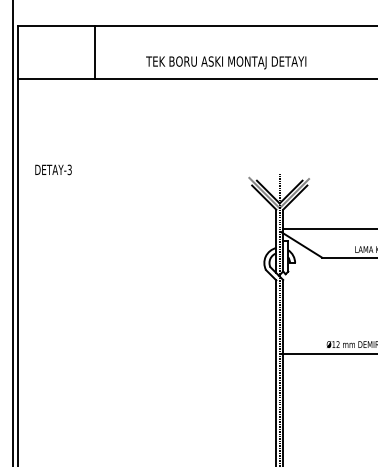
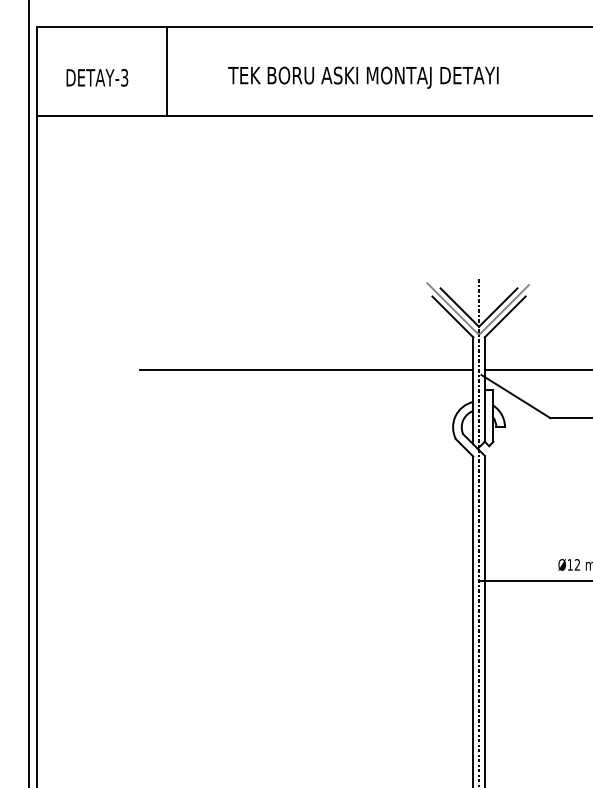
text: (226, 62) -> (363, 77), moved
text: (53, 169) -> (97, 77), moved
line: (177, 228) -> (306, 369), added

